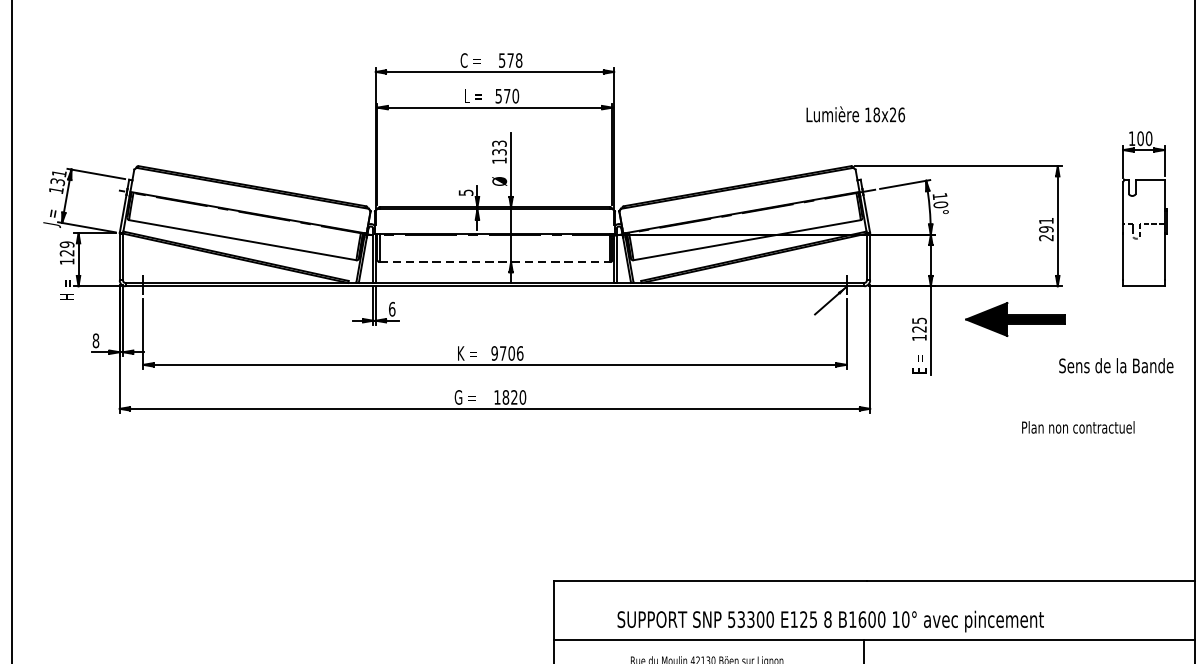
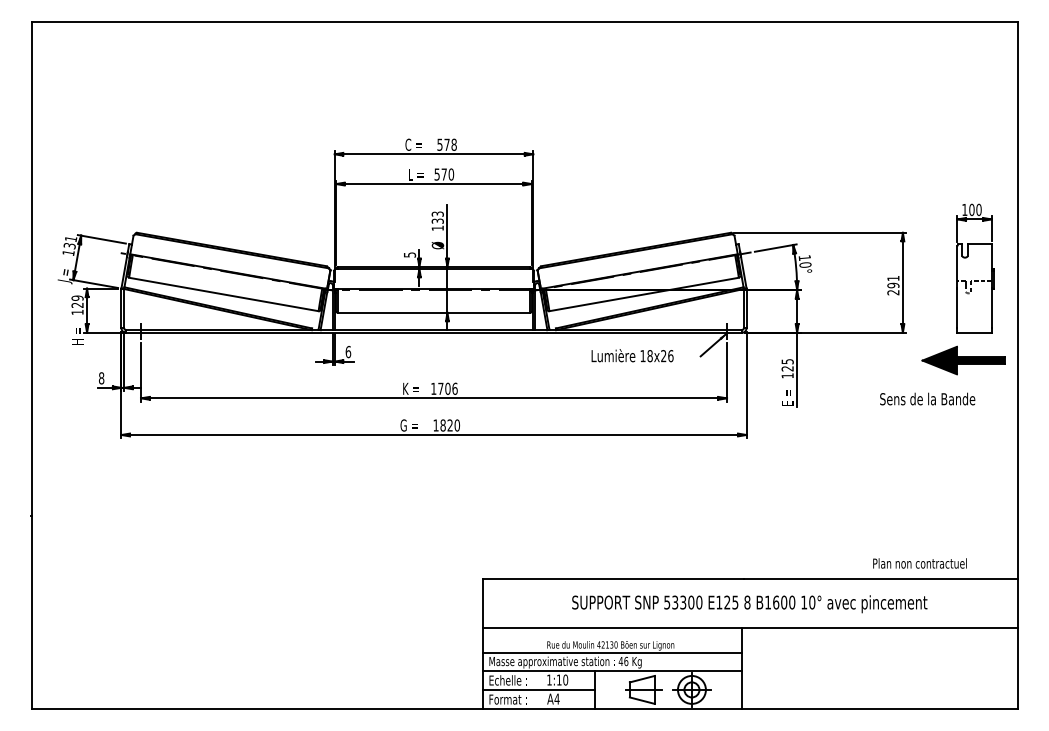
text: (855, 114) -> (632, 355), moved
line: (495, 261) -> (434, 312), dashed -> solid
part: (1015, 319) -> (963, 360), moved
text: (494, 353) -> (433, 388), 9706 -> 1706
text: (1116, 365) -> (927, 398), moved
text: (1077, 427) -> (919, 563), moved
text: (830, 621) -> (749, 604), moved

